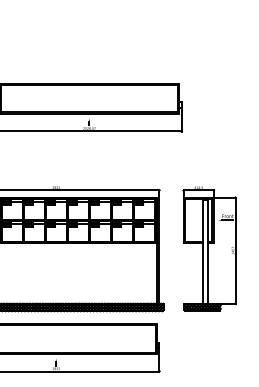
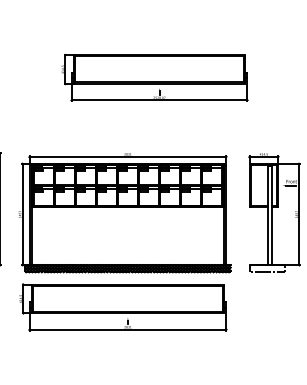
hatch: (202, 307) -> (267, 268), removed

